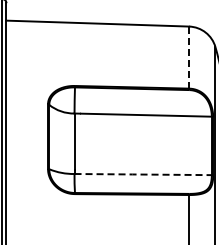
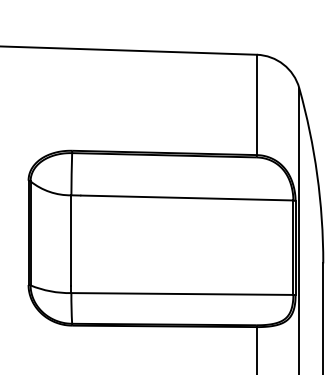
line: (189, 57) -> (257, 104), dashed -> solid
line: (142, 174) -> (181, 293), dashed -> solid

